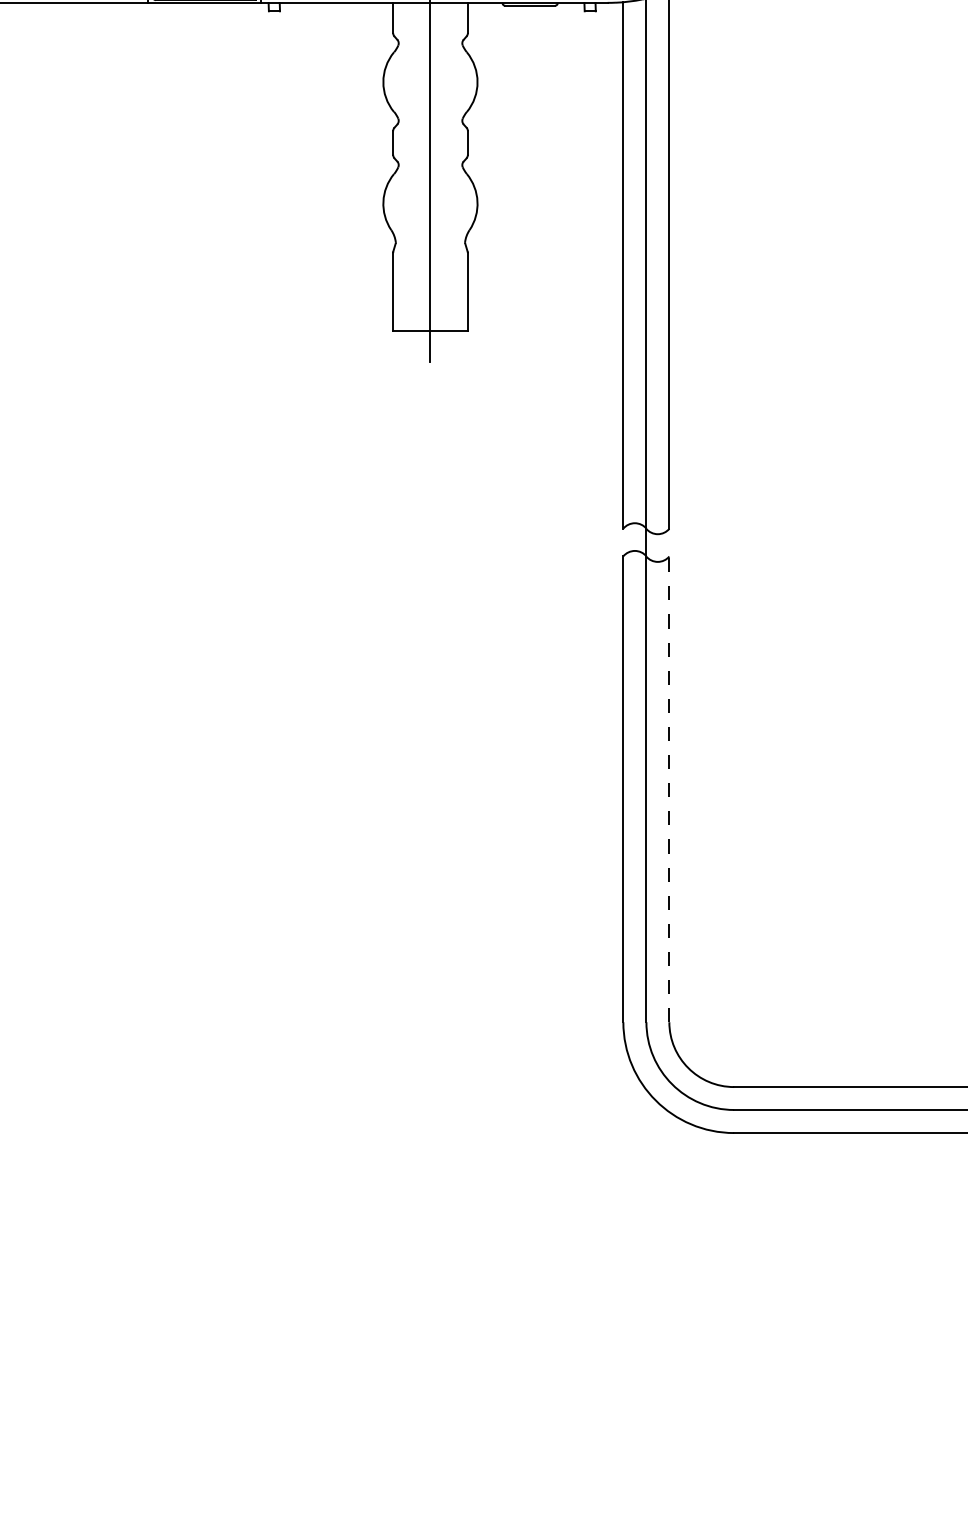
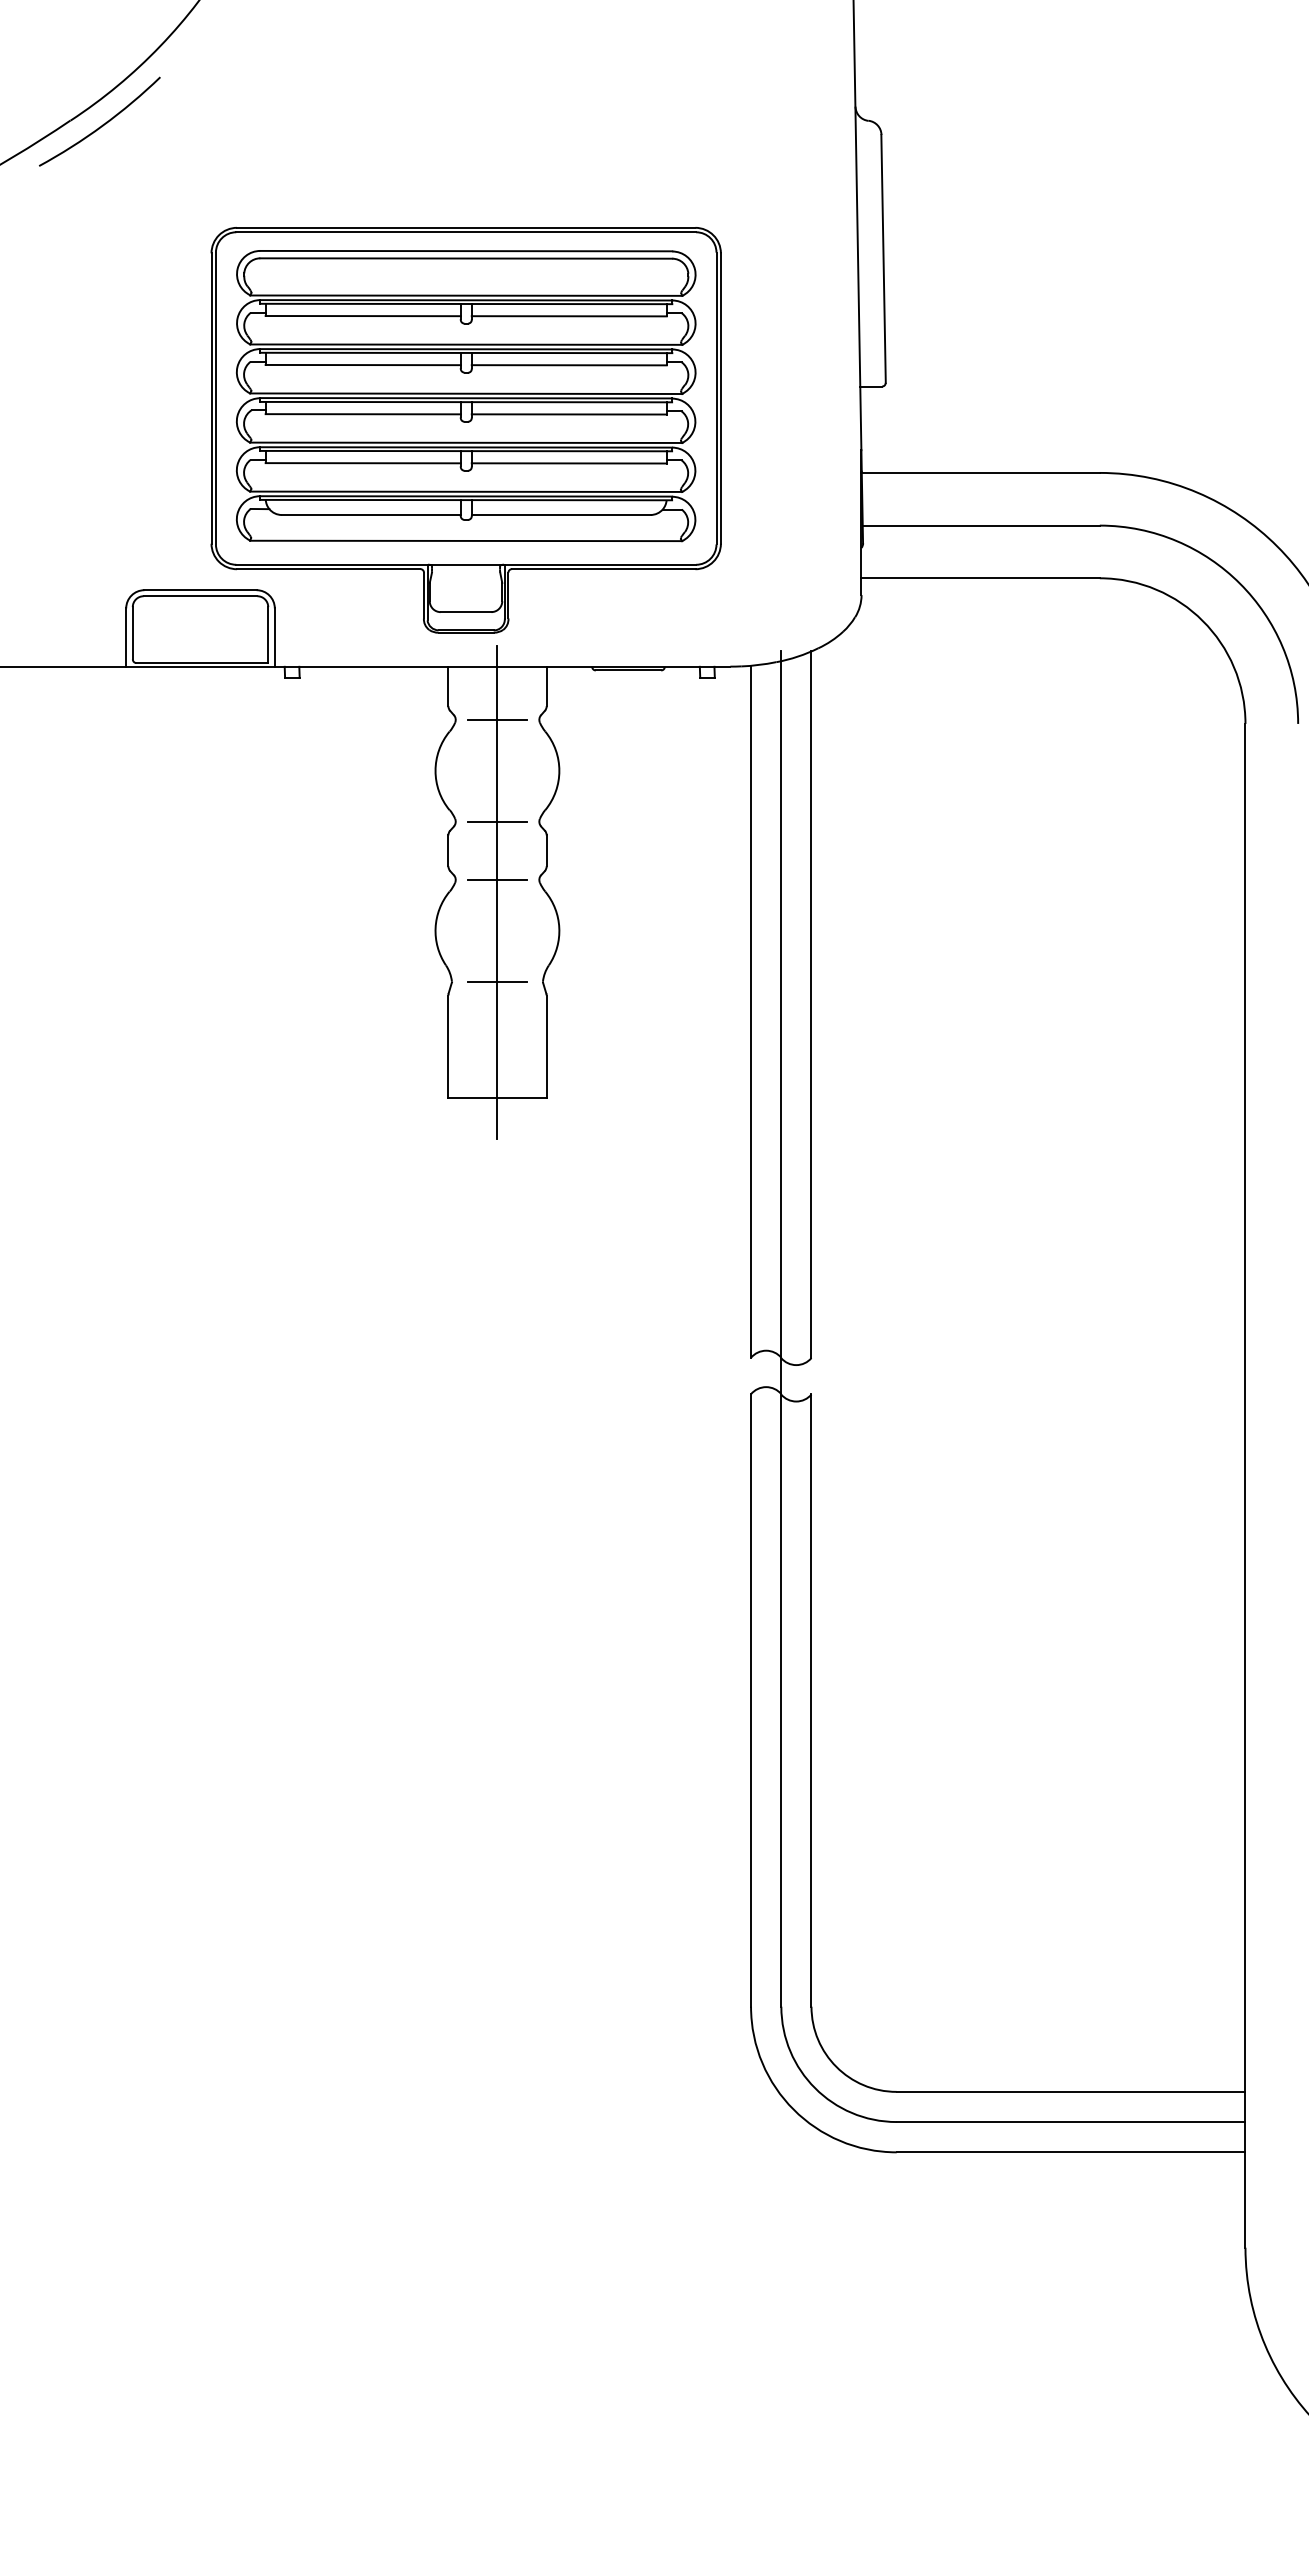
line: (430, 43) -> (497, 719), added
line: (430, 120) -> (497, 821), added
line: (430, 164) -> (497, 879), added
line: (430, 242) -> (497, 981), added
line: (669, 789) -> (811, 1700), dashed -> solid

